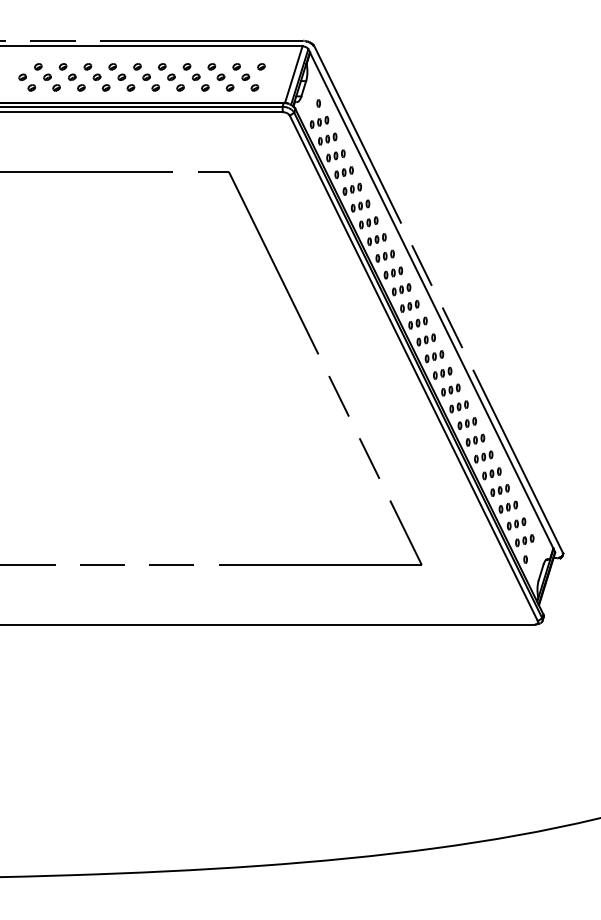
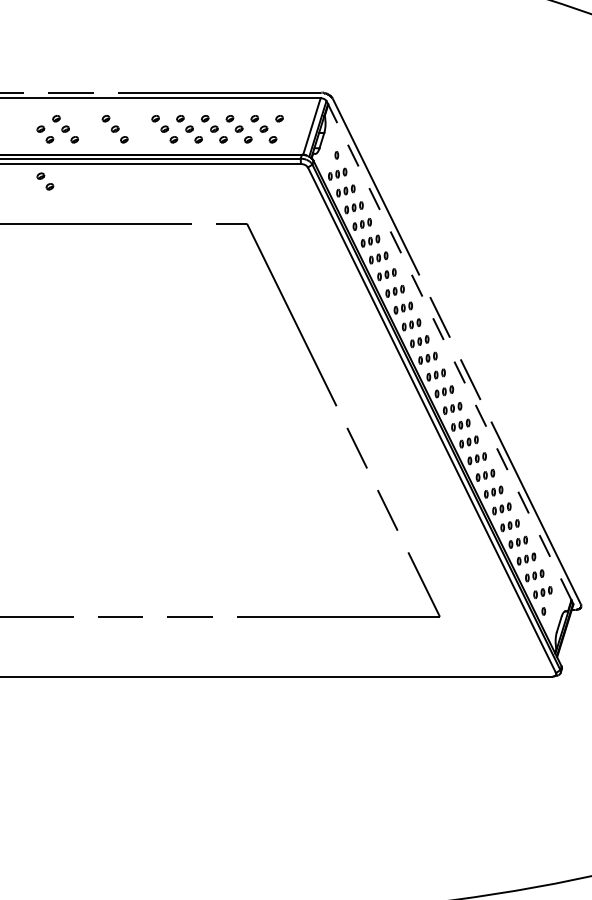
part: (71, 77) -> (89, 129), removed
part: (121, 77) -> (139, 129), removed
part: (27, 129) -> (45, 181), added
line: (431, 300) -> (449, 352), solid -> dashed

